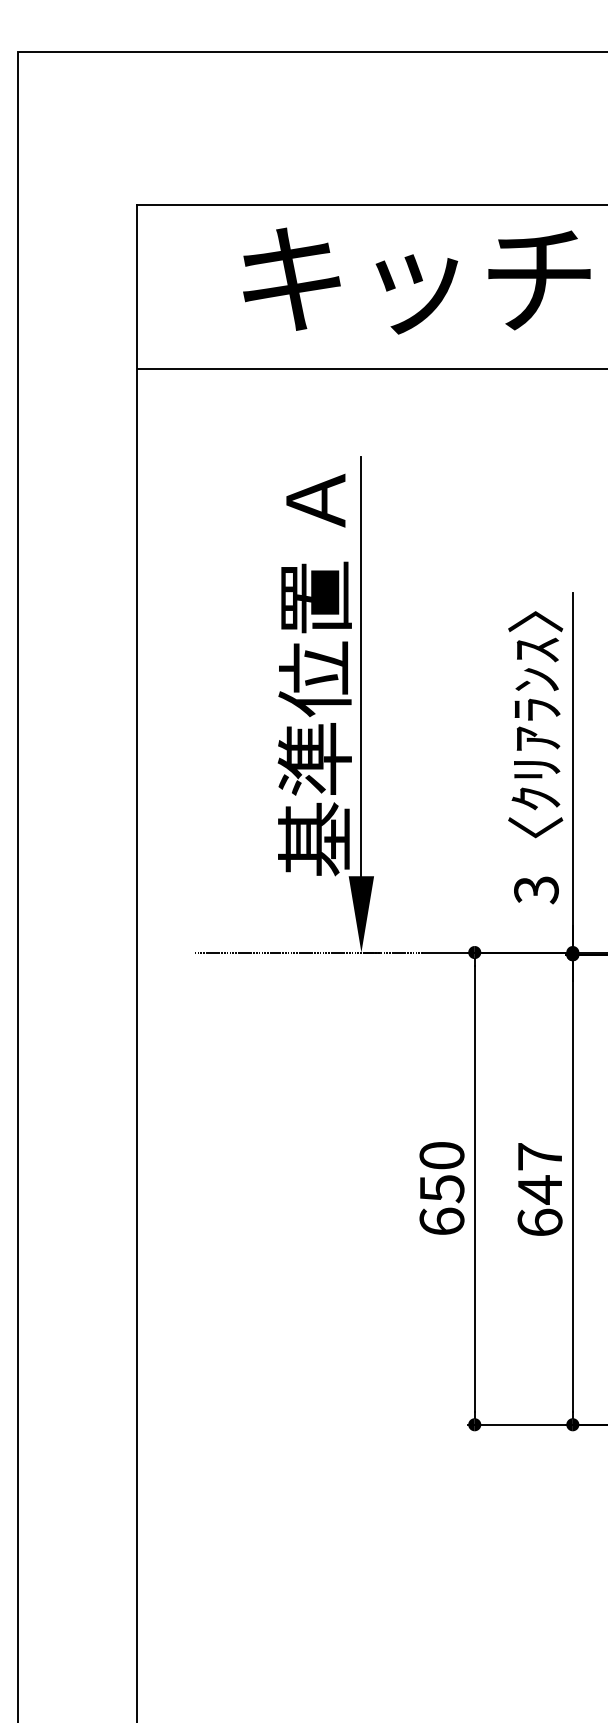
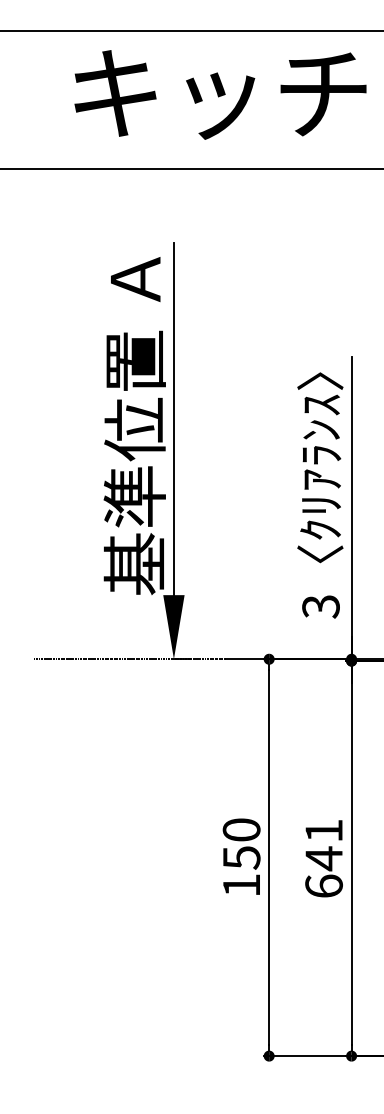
text: (539, 1156) -> (323, 830), 647 -> 641
text: (441, 1220) -> (241, 884), 650 -> 150

